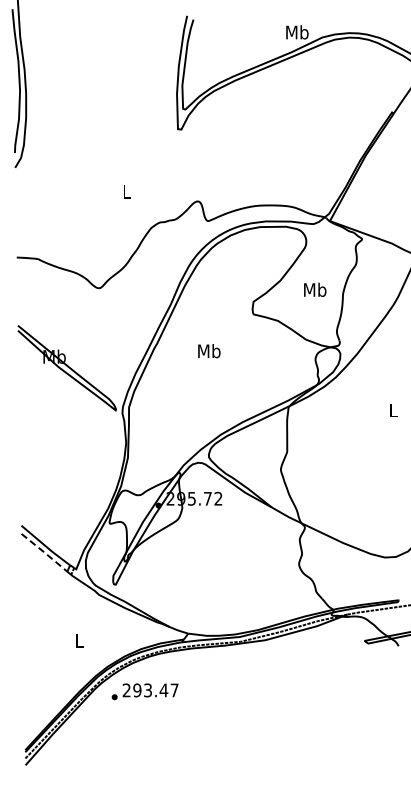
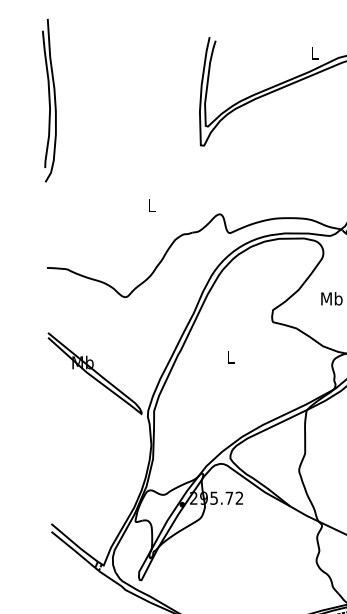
text: (297, 32) -> (314, 53), Mb -> L
text: (209, 351) -> (230, 357), Mb -> L
line: (44, 552) -> (73, 549), dashed -> solid

